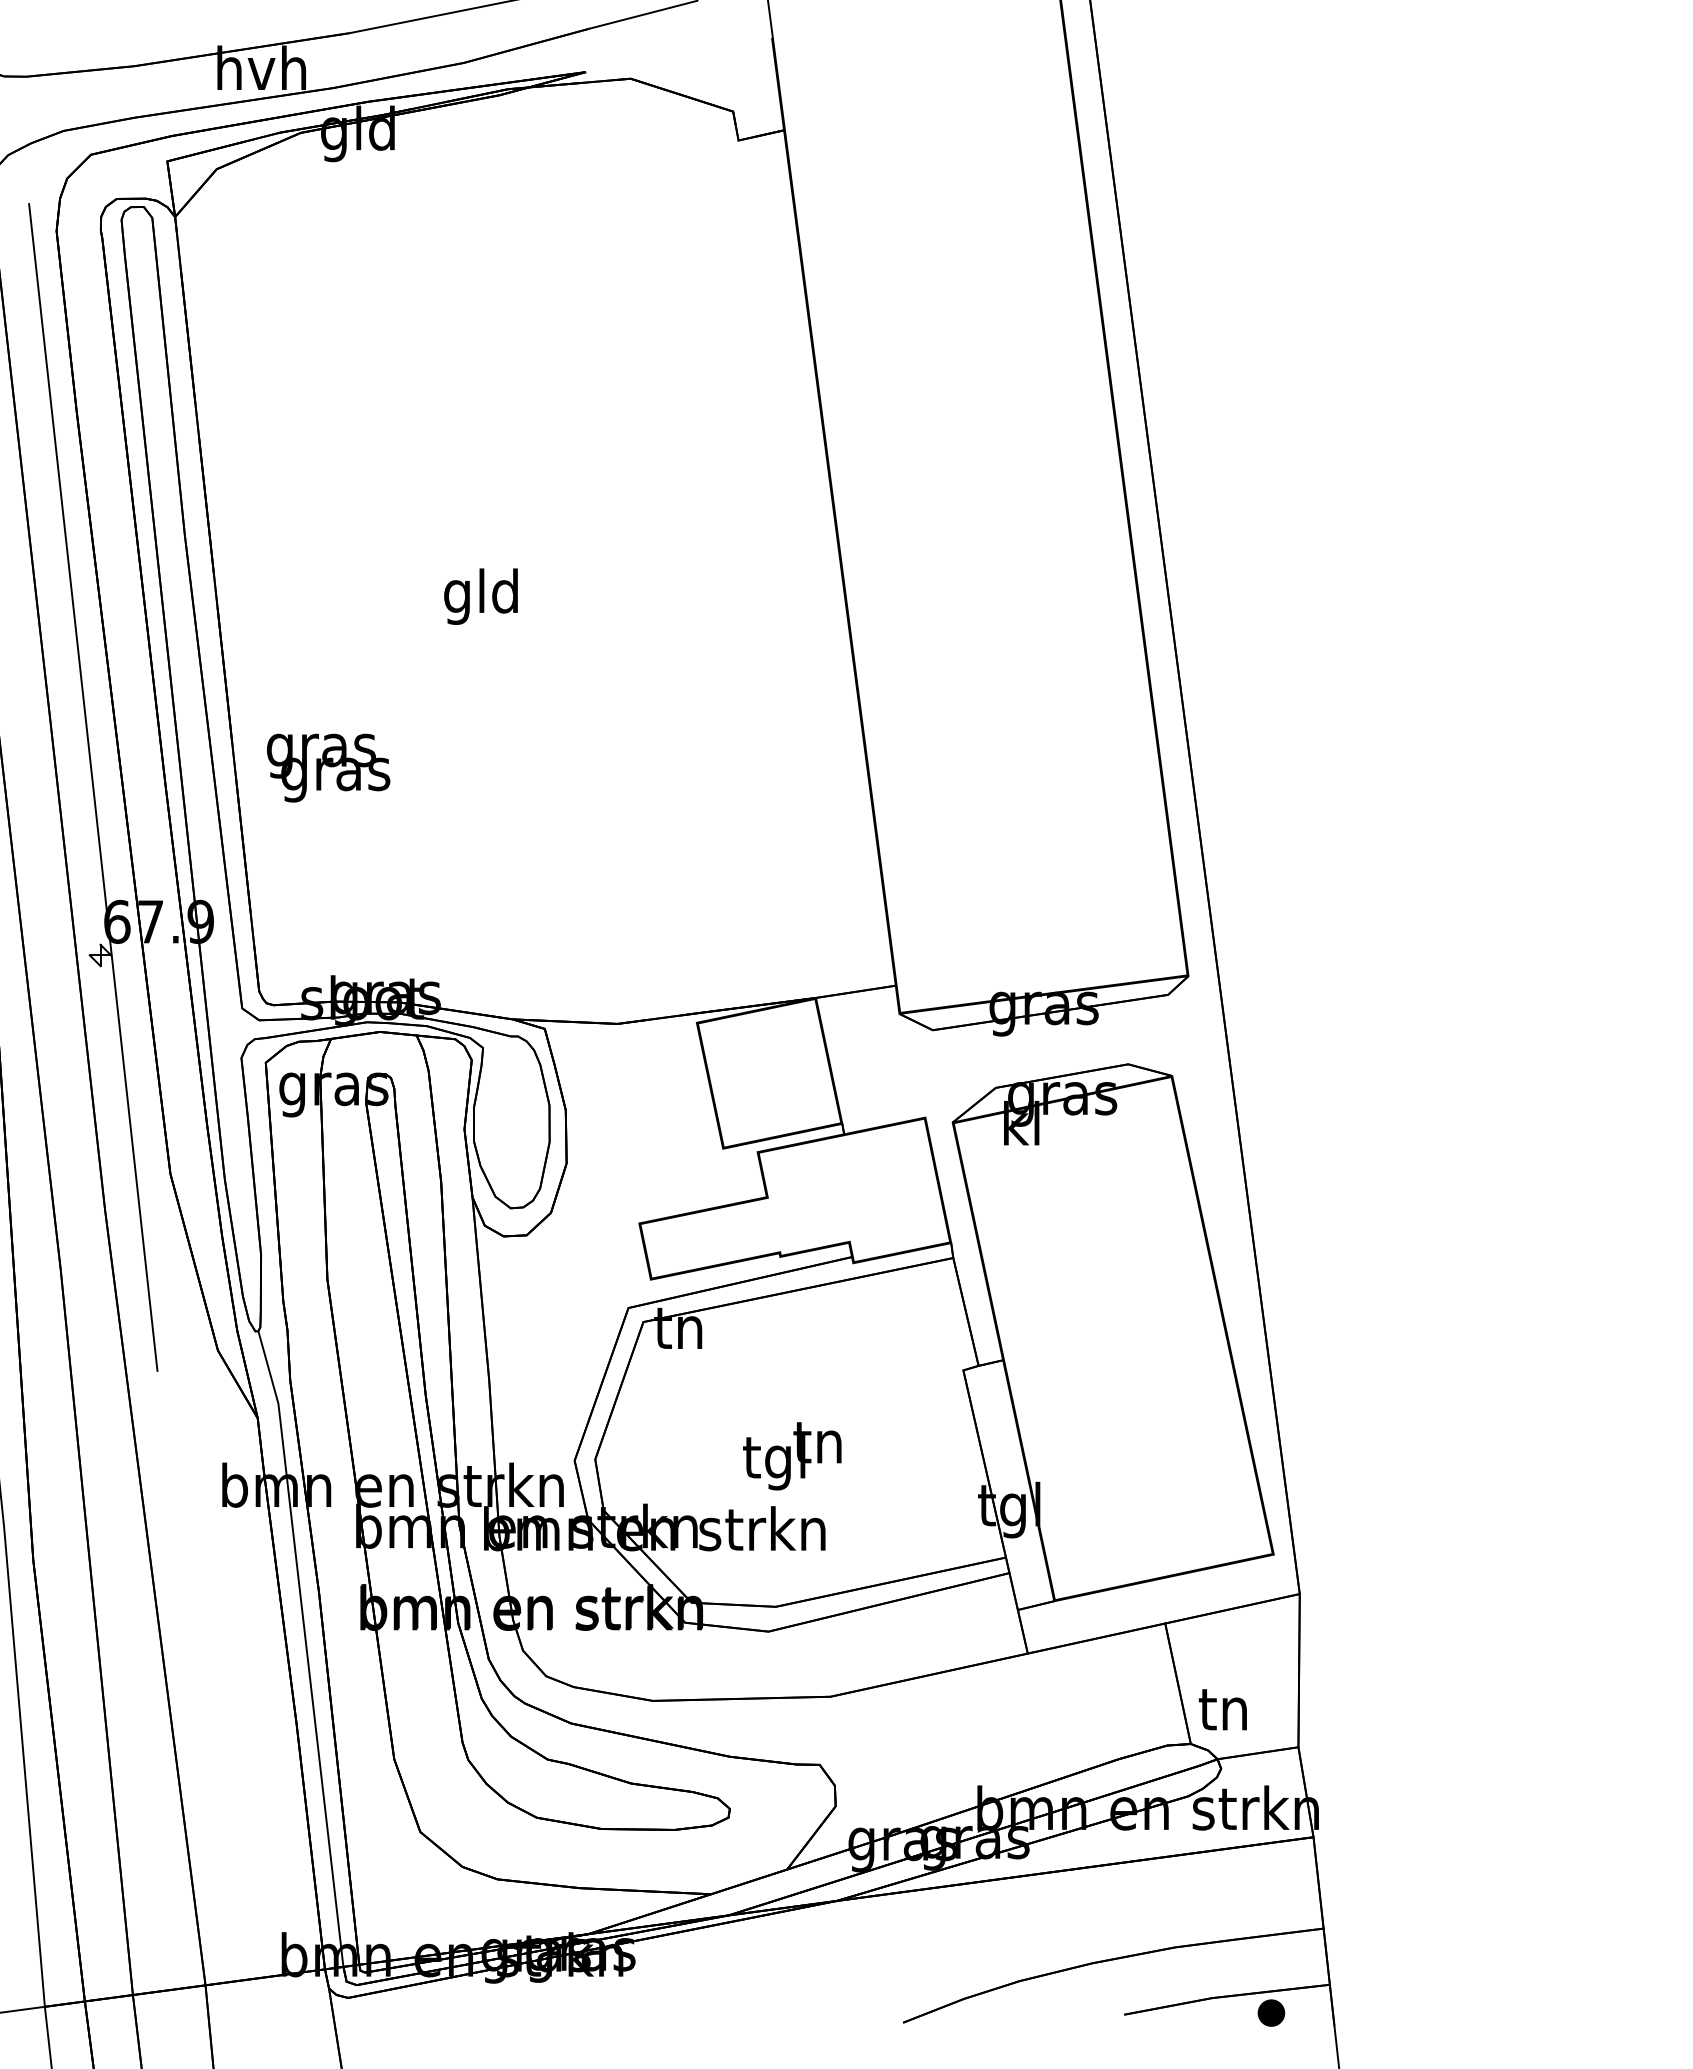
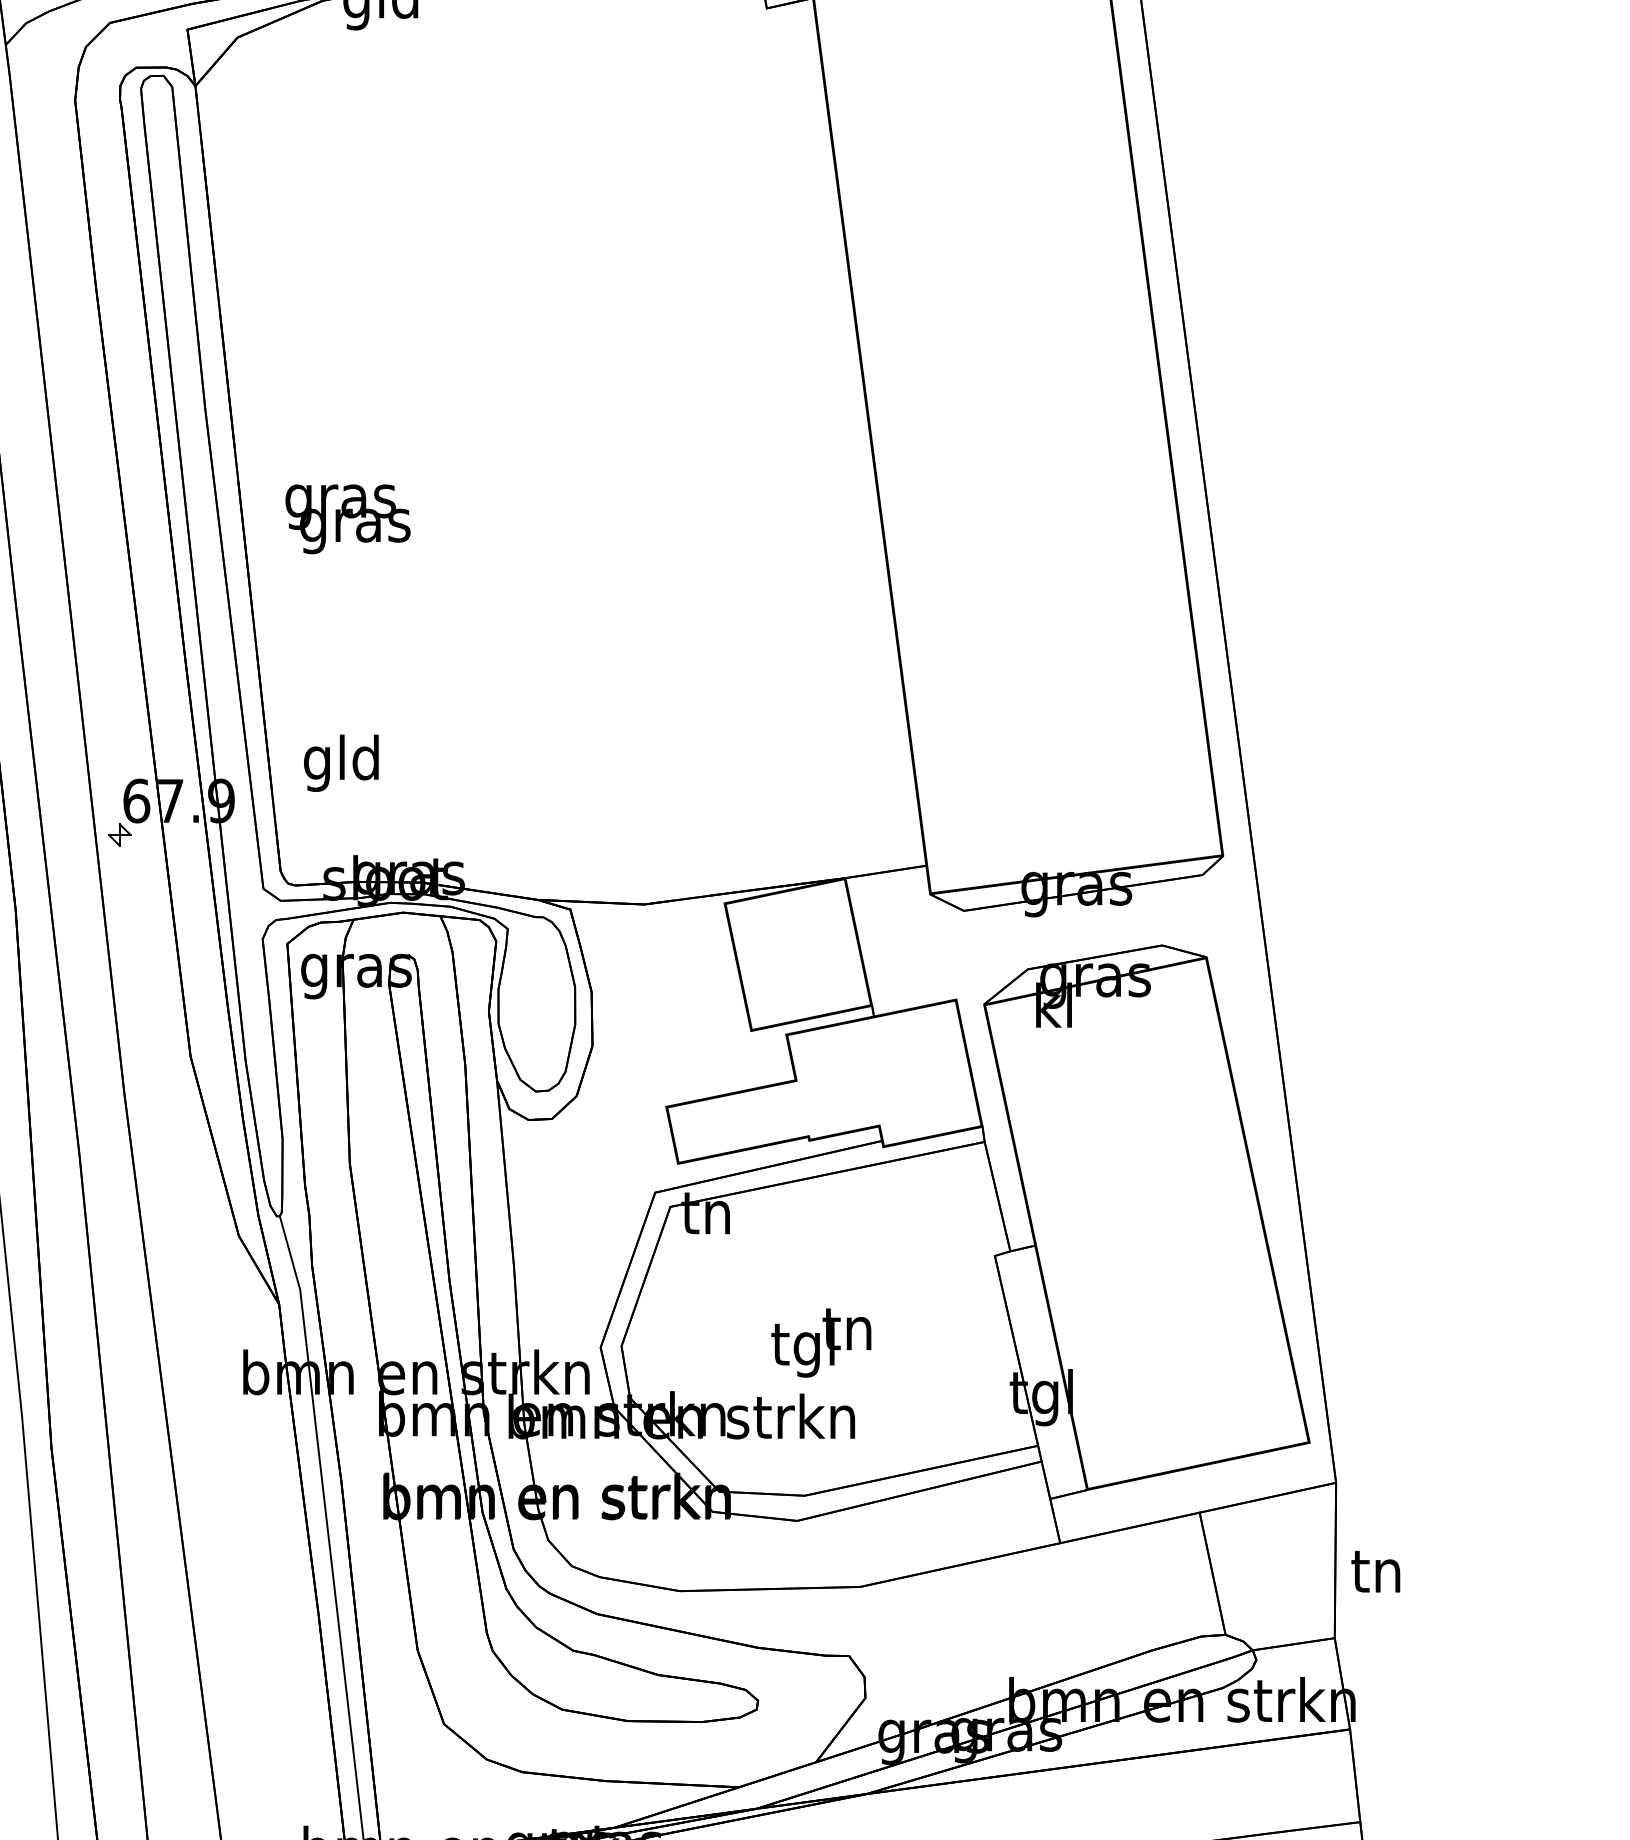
text: (480, 596) -> (340, 763), moved
text: (328, 767) -> (347, 518), moved
line: (93, 787) -> (112, 664), removed
text: (1222, 1709) -> (1375, 1571), moved

